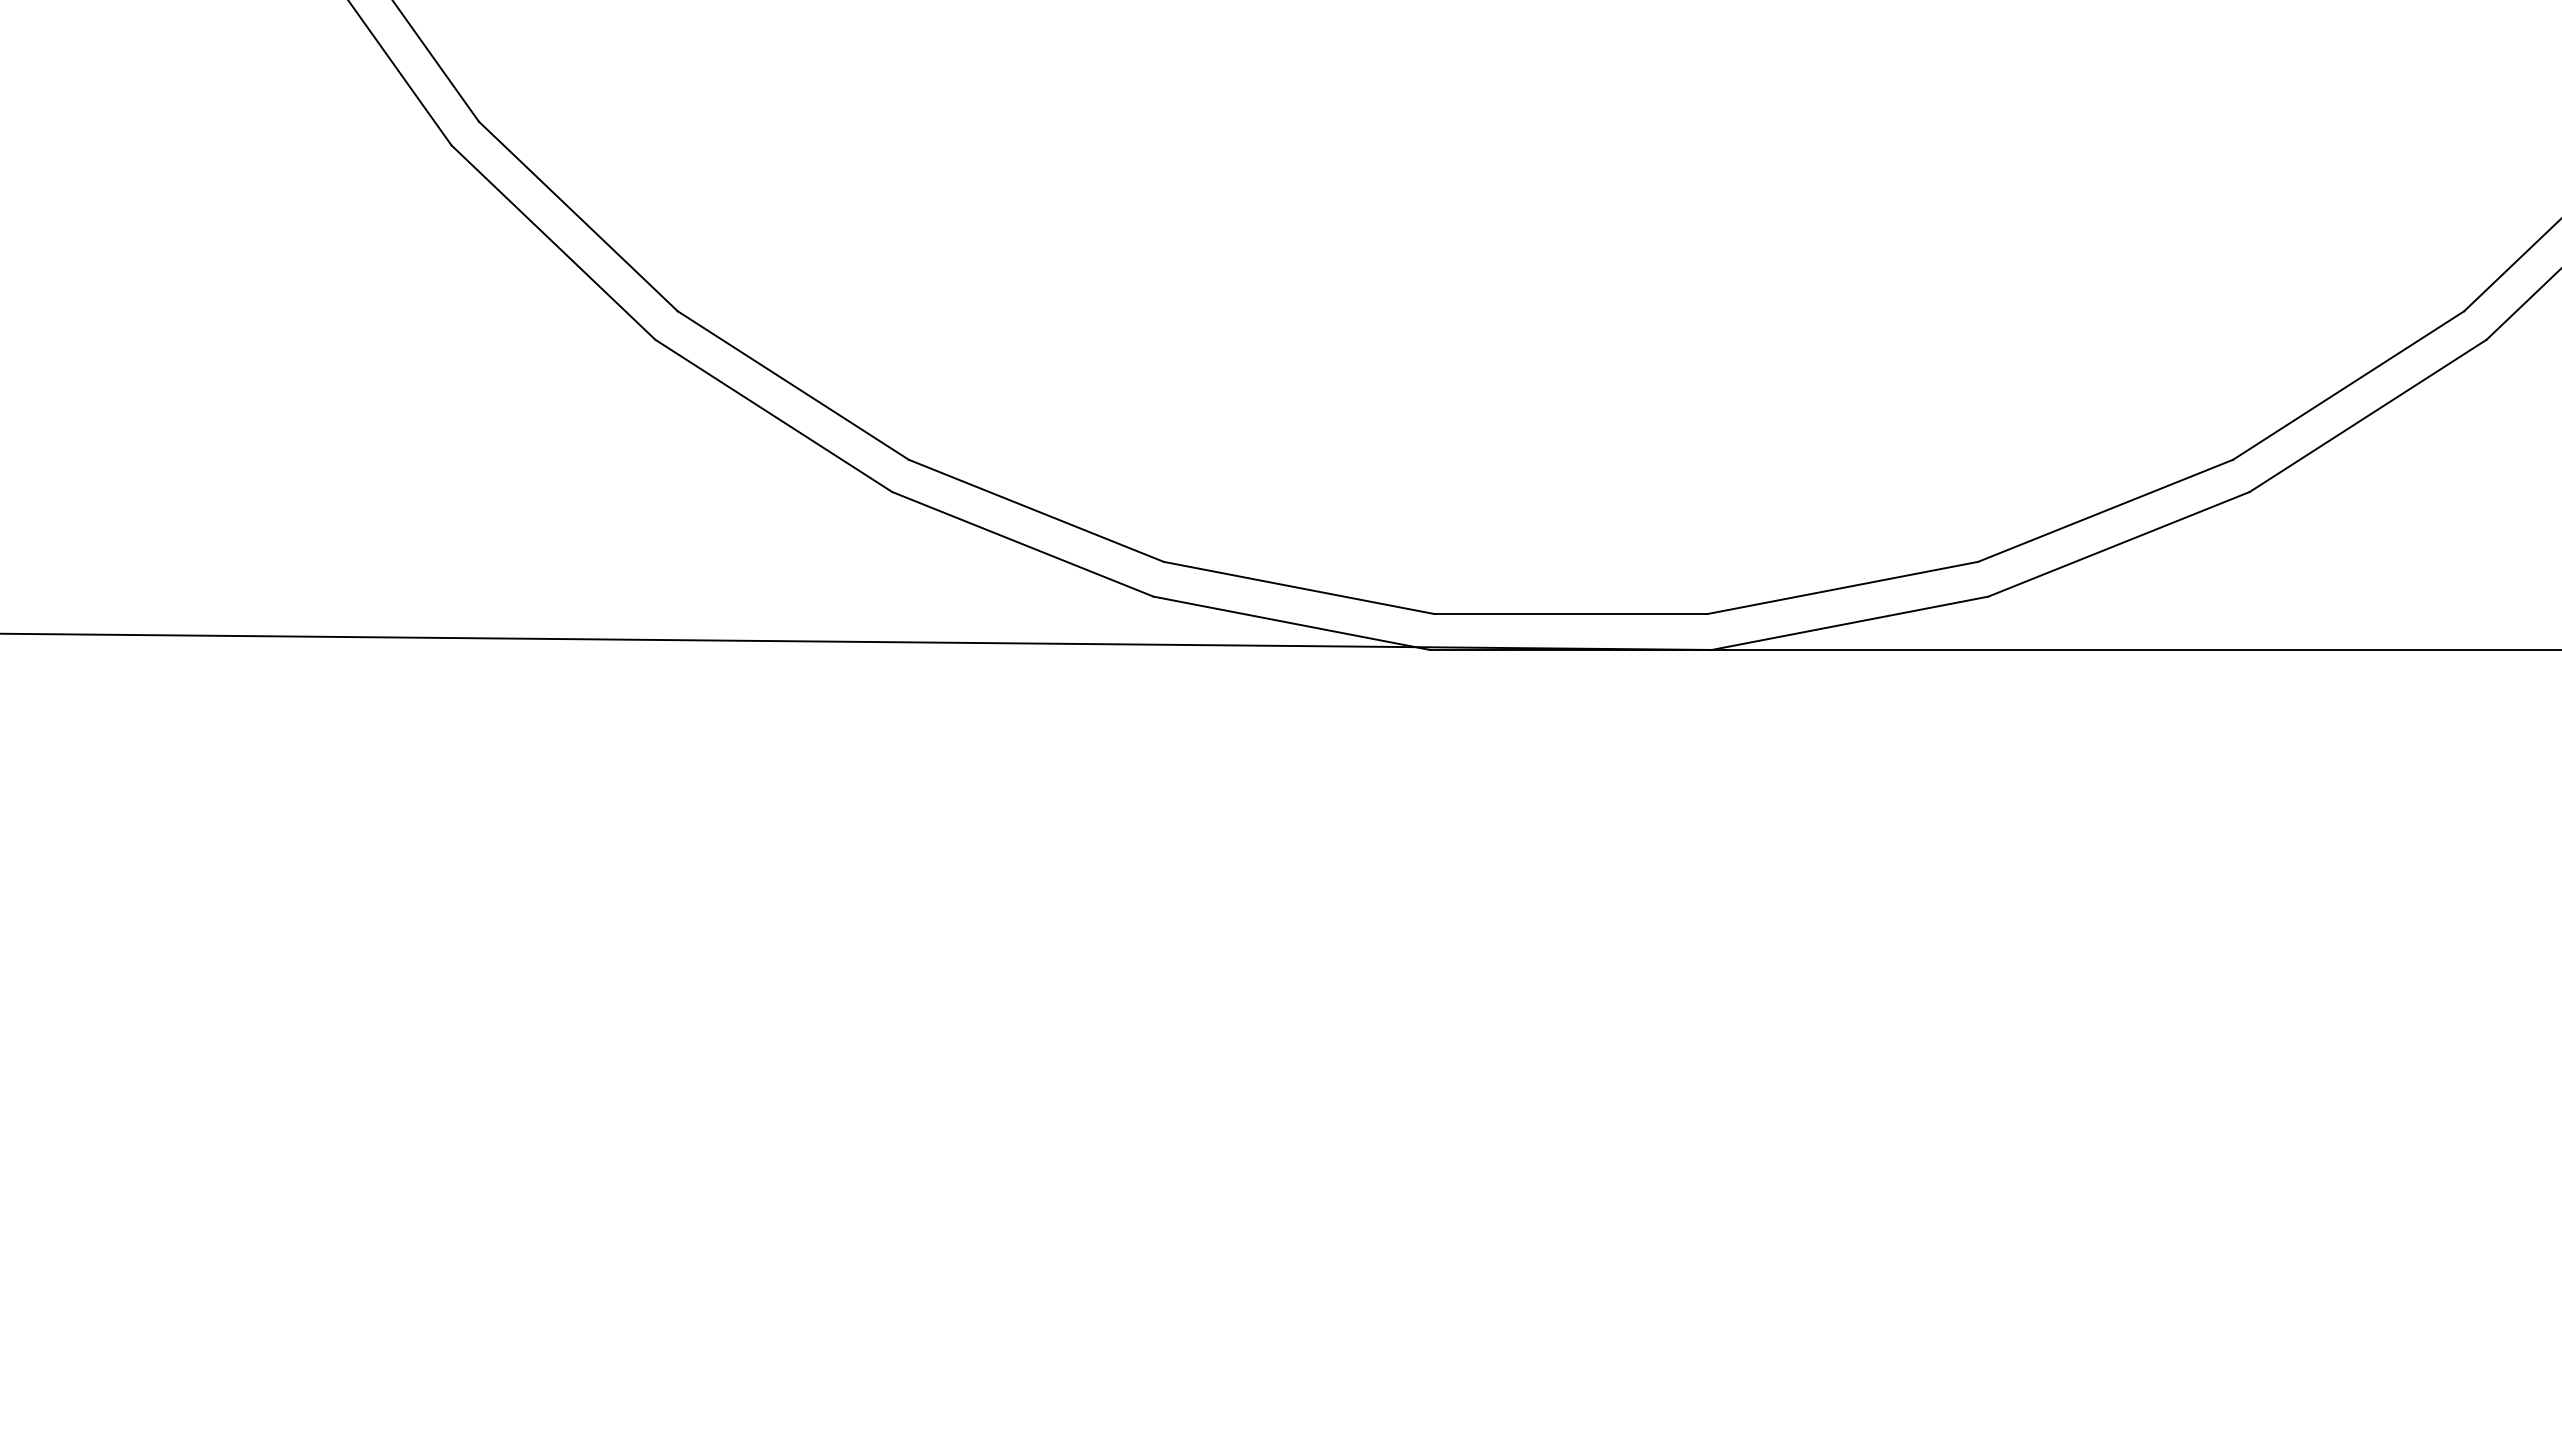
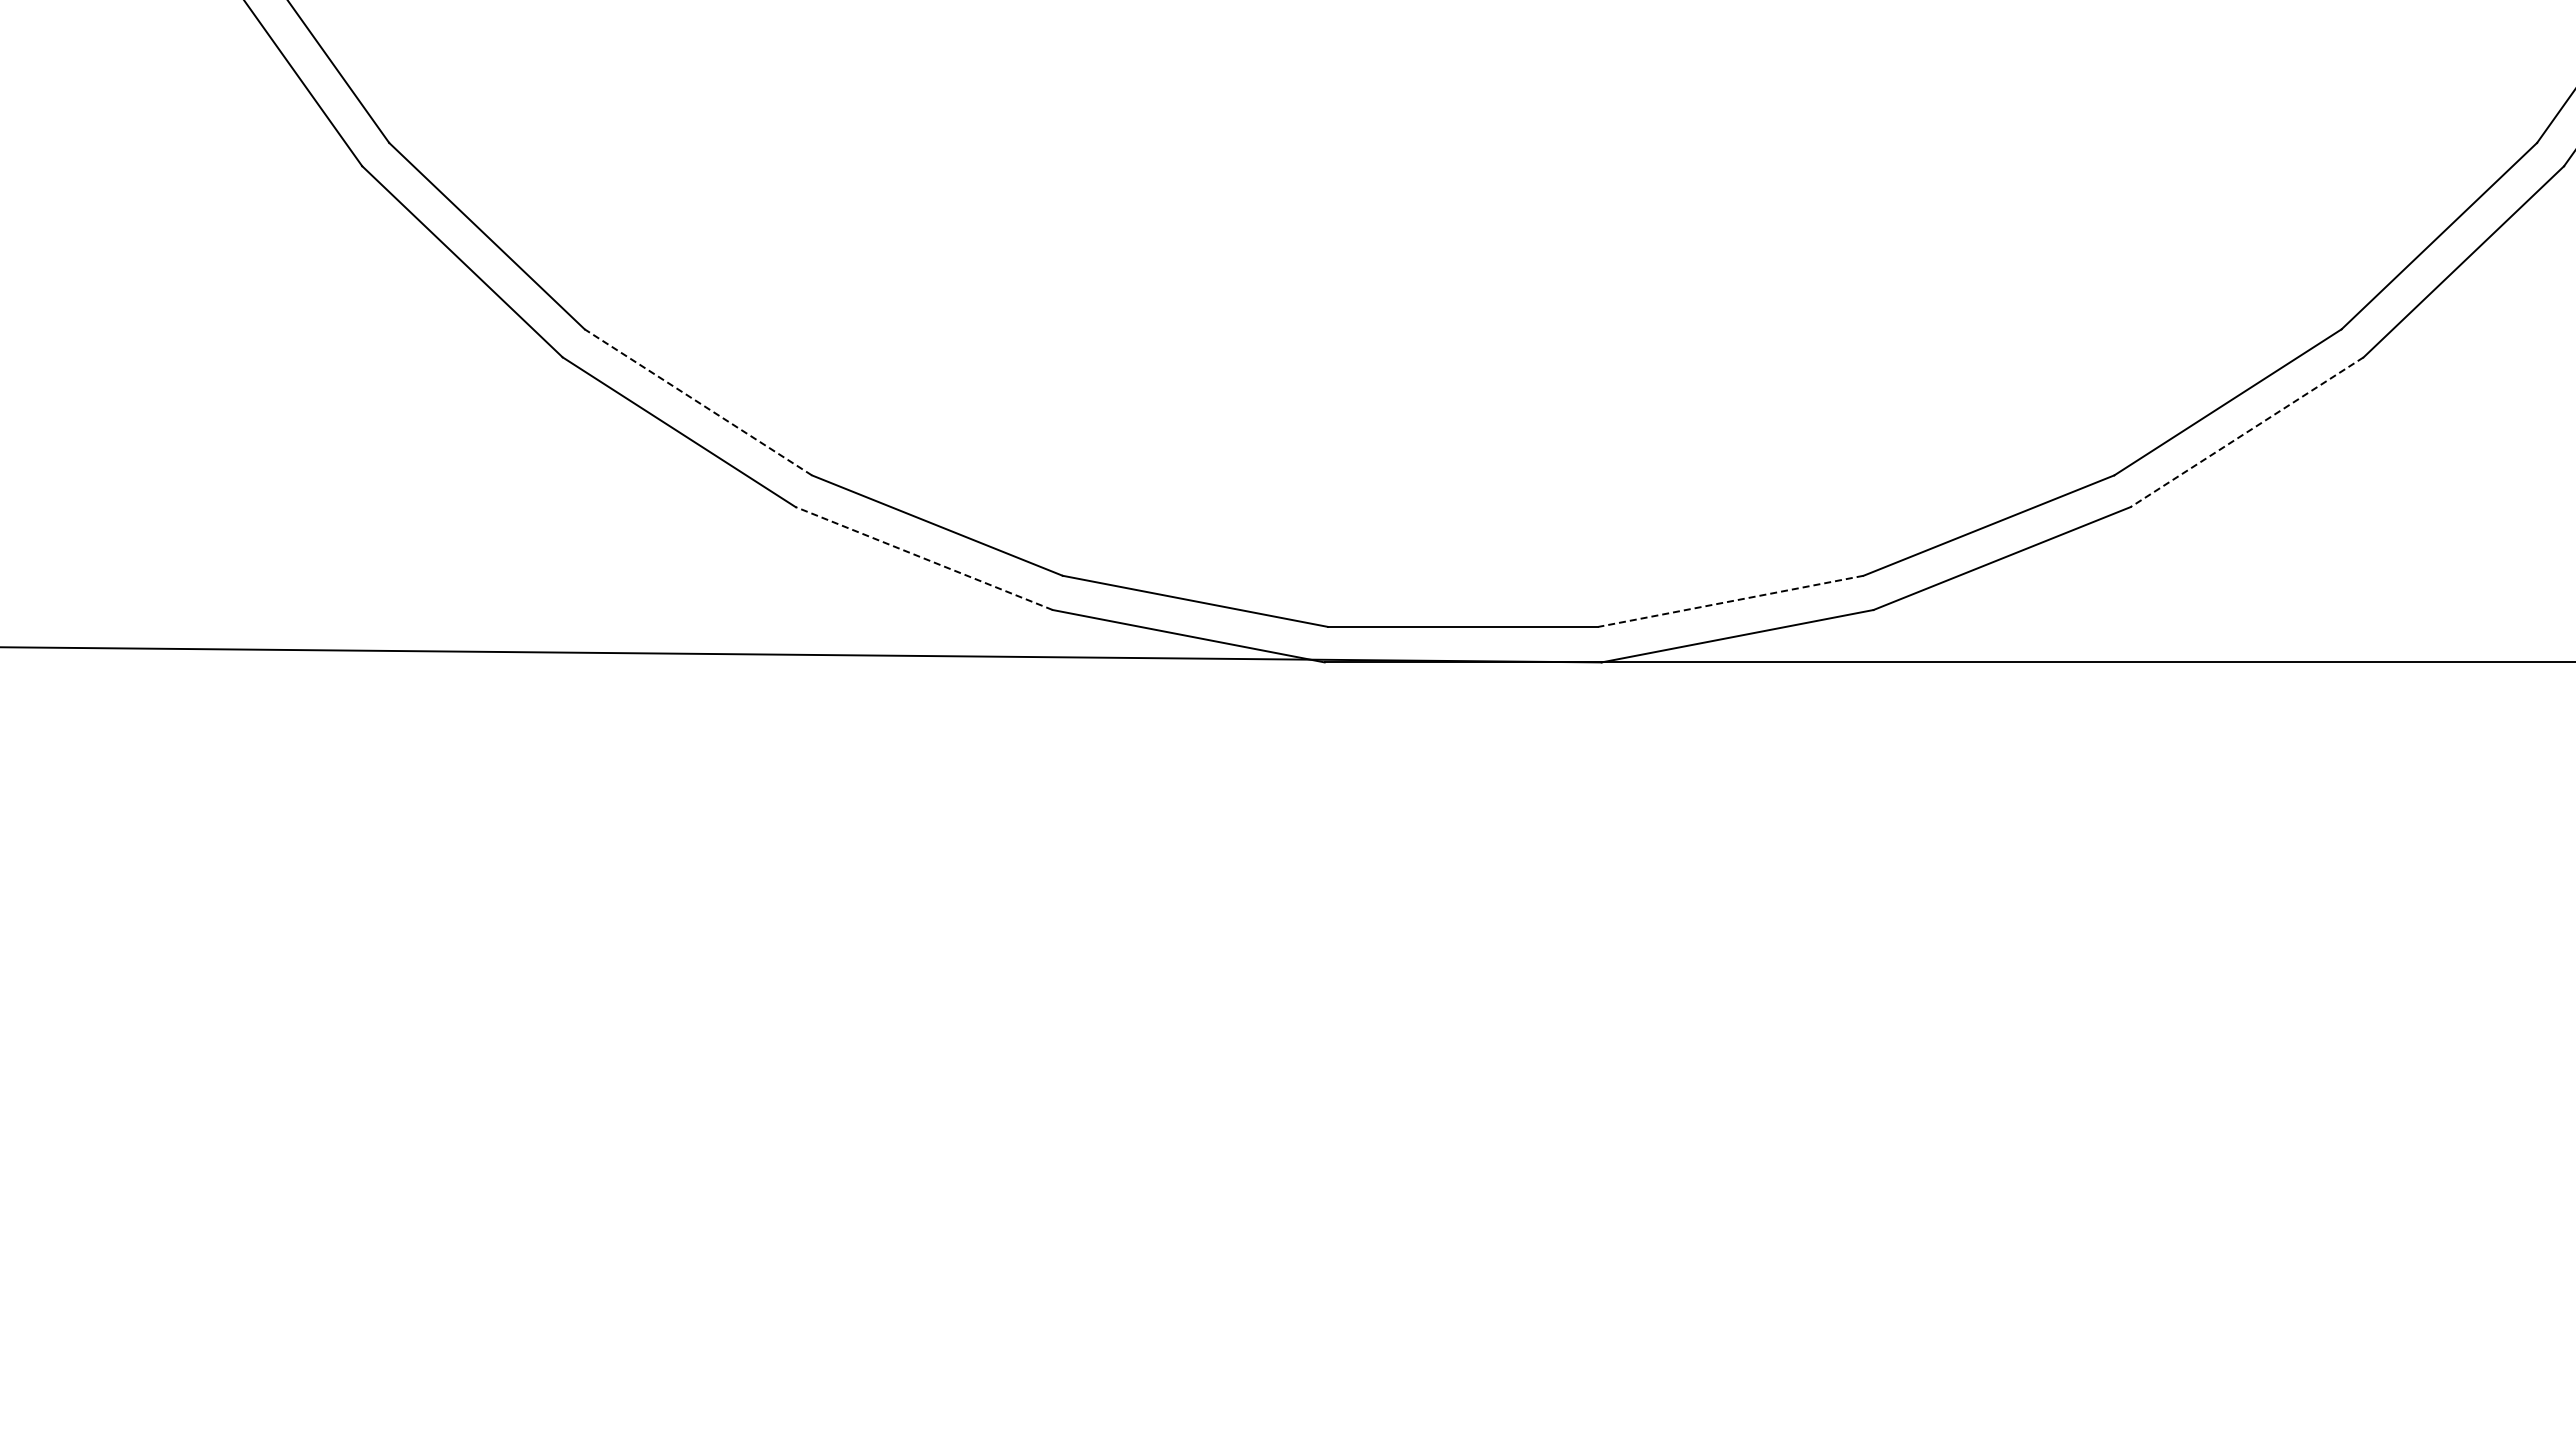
line: (792, 385) -> (697, 402), solid -> dashed
line: (2367, 416) -> (2246, 432), solid -> dashed
line: (1022, 544) -> (923, 558), solid -> dashed
line: (1842, 588) -> (1730, 601), solid -> dashed

